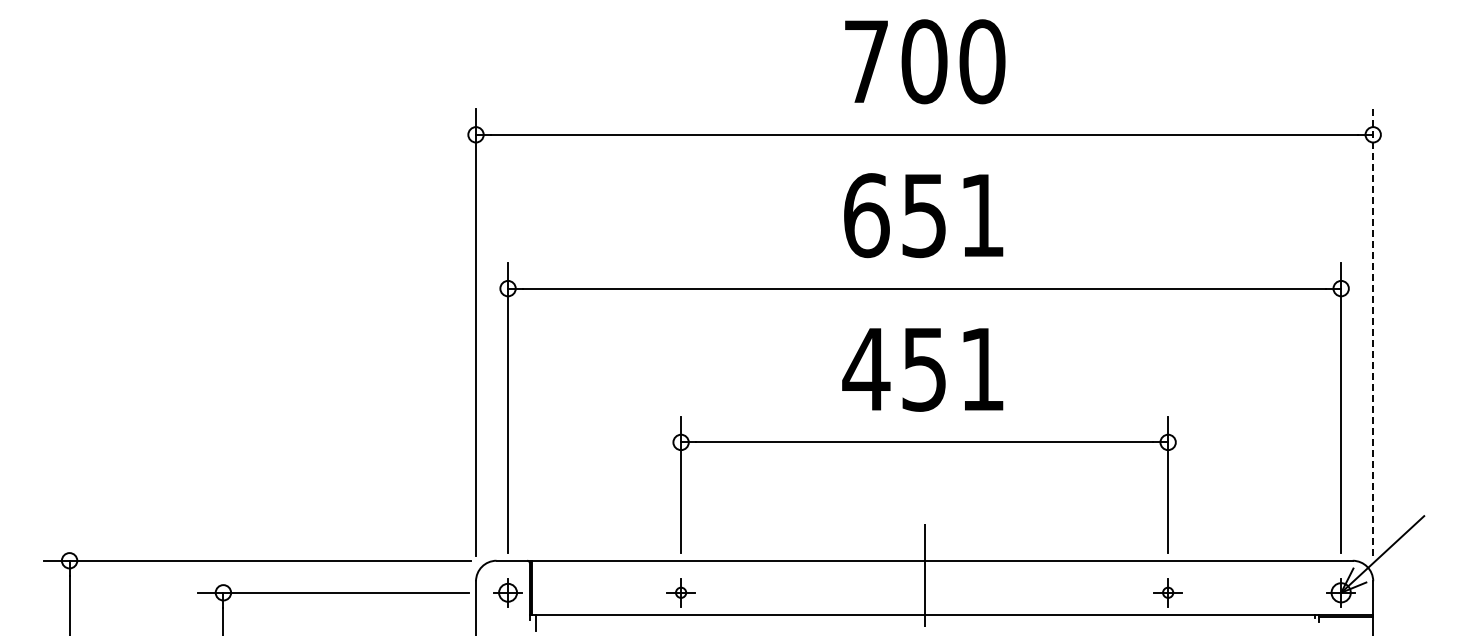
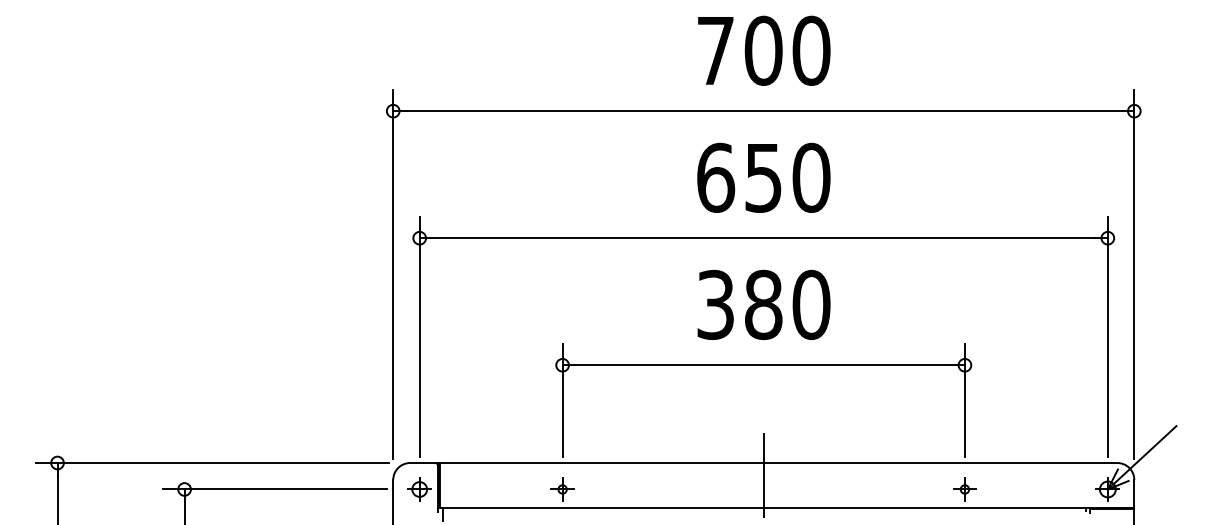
text: (982, 215) -> (811, 177), 651 -> 650
line: (1373, 331) -> (1134, 273), dashed -> solid
text: (923, 368) -> (762, 304), 451 -> 380

